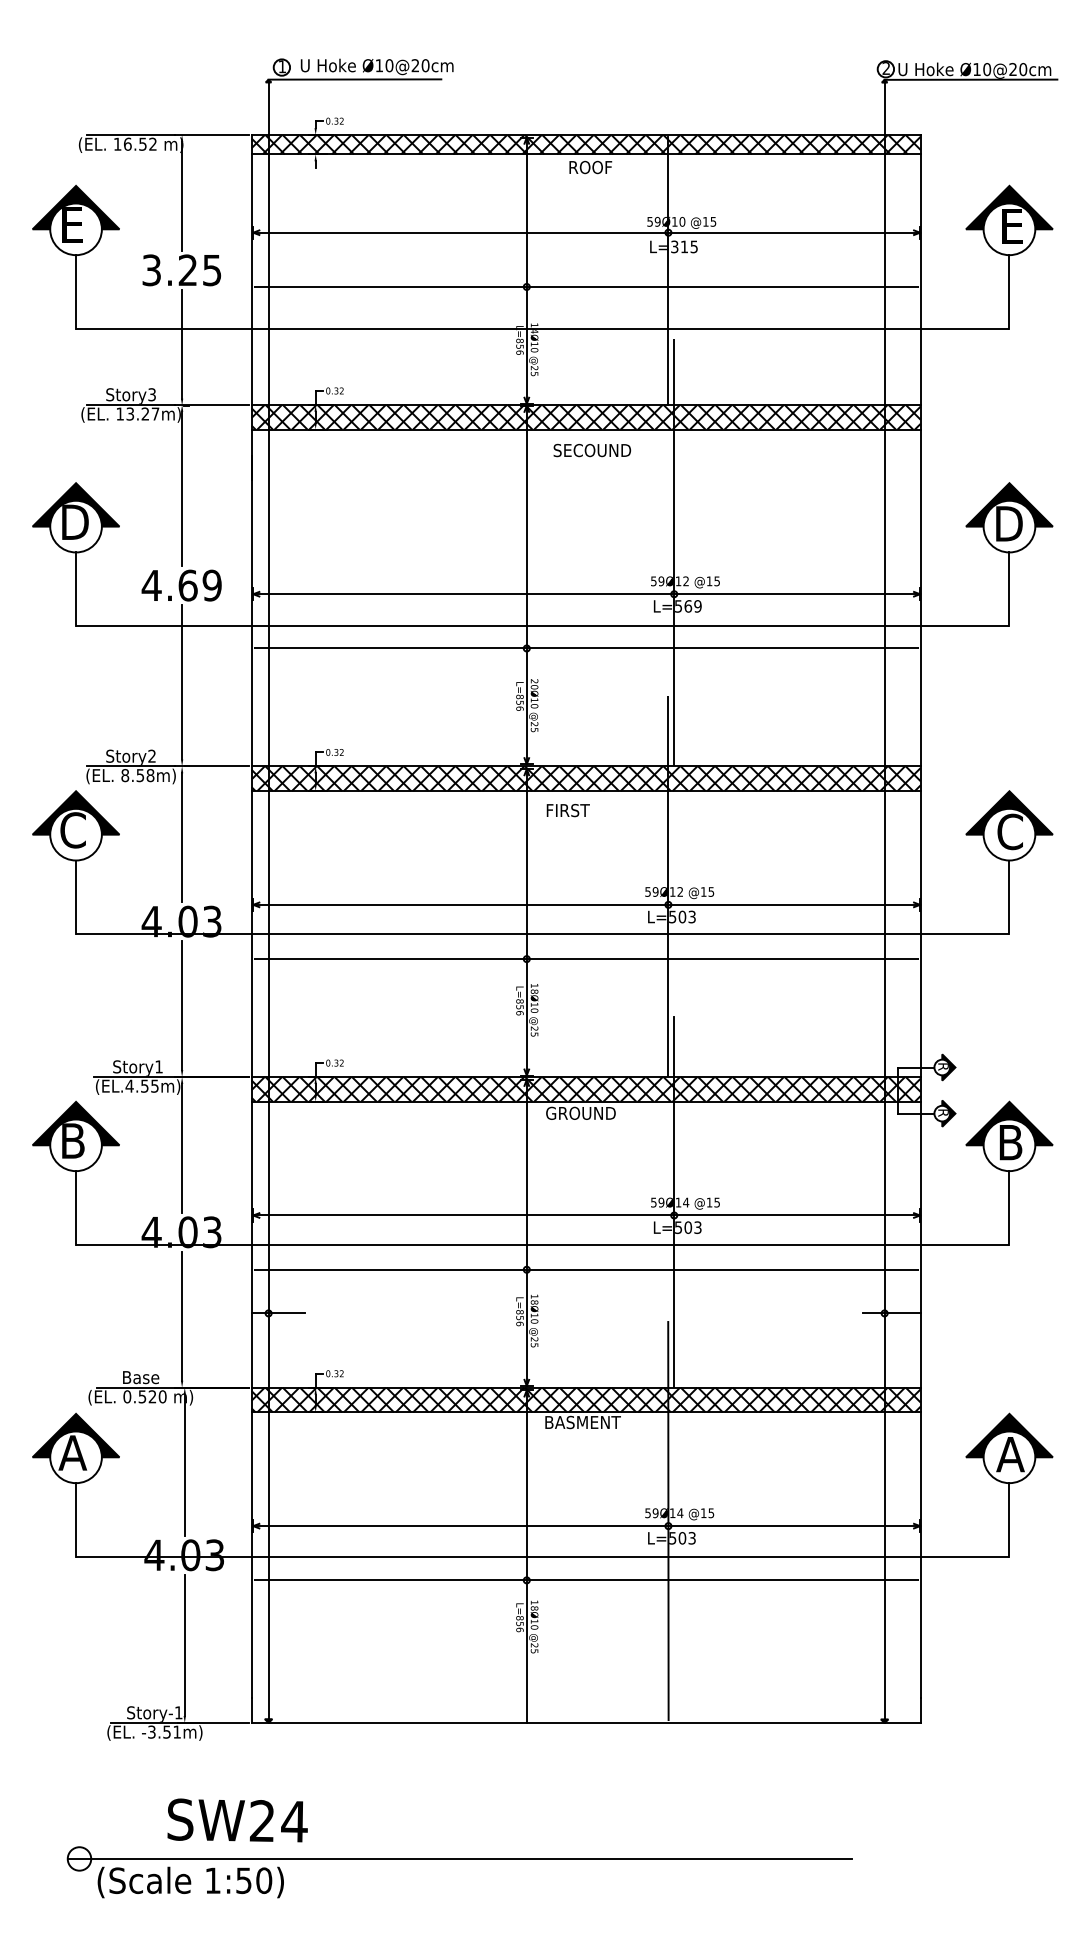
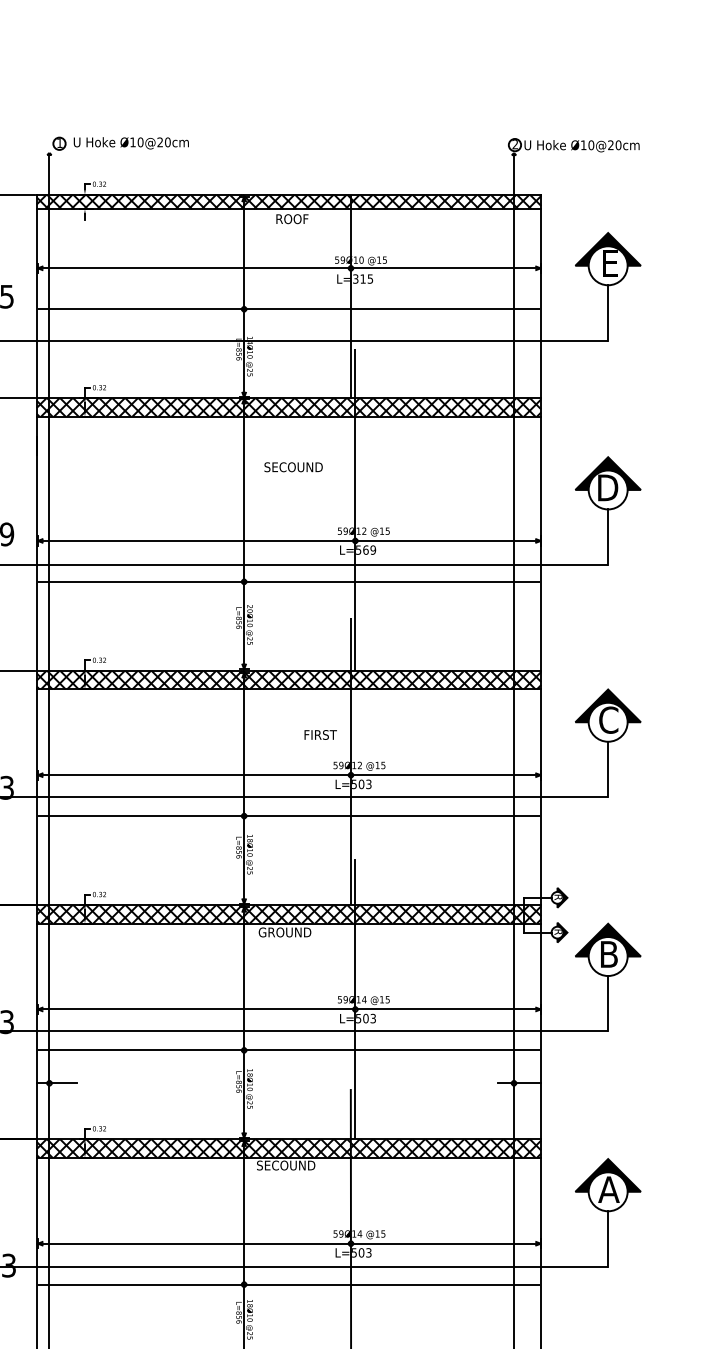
line: (354, 79) -> (114, 152), removed
line: (970, 79) -> (578, 152), removed
text: (592, 450) -> (293, 467), moved
text: (567, 810) -> (320, 734), moved
text: (582, 1422) -> (286, 1165), BASMENT -> SECOUND

